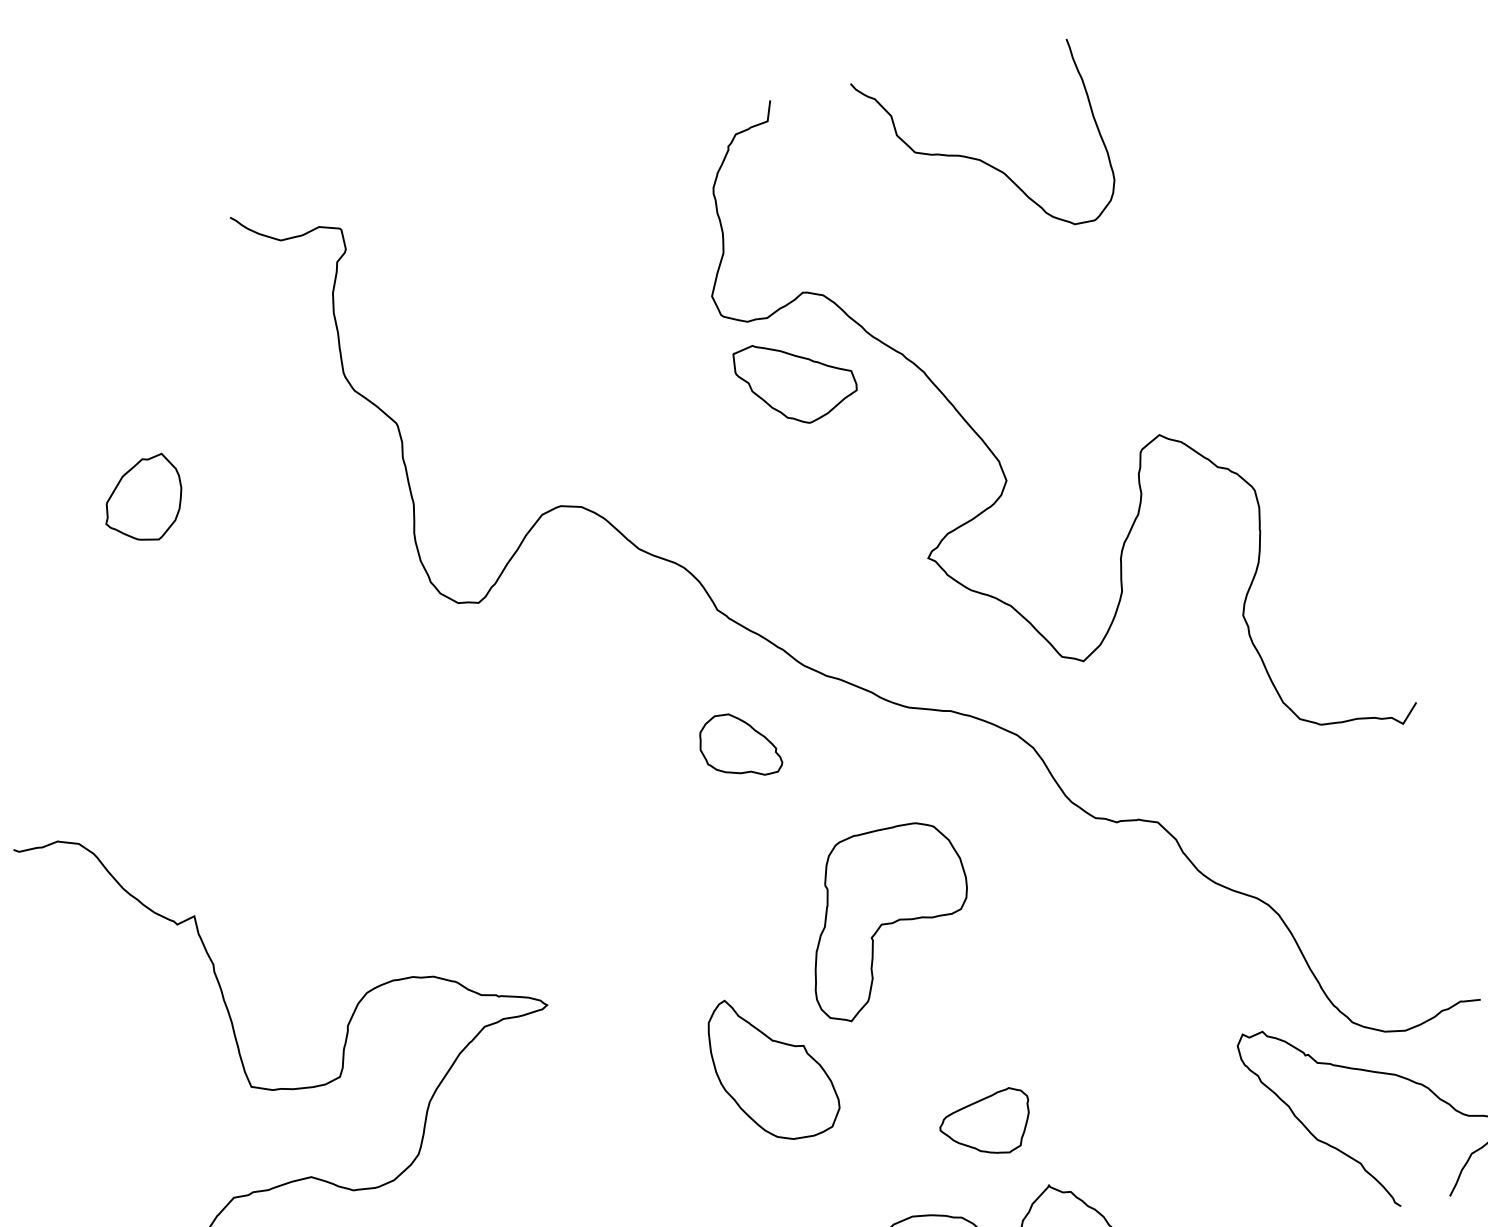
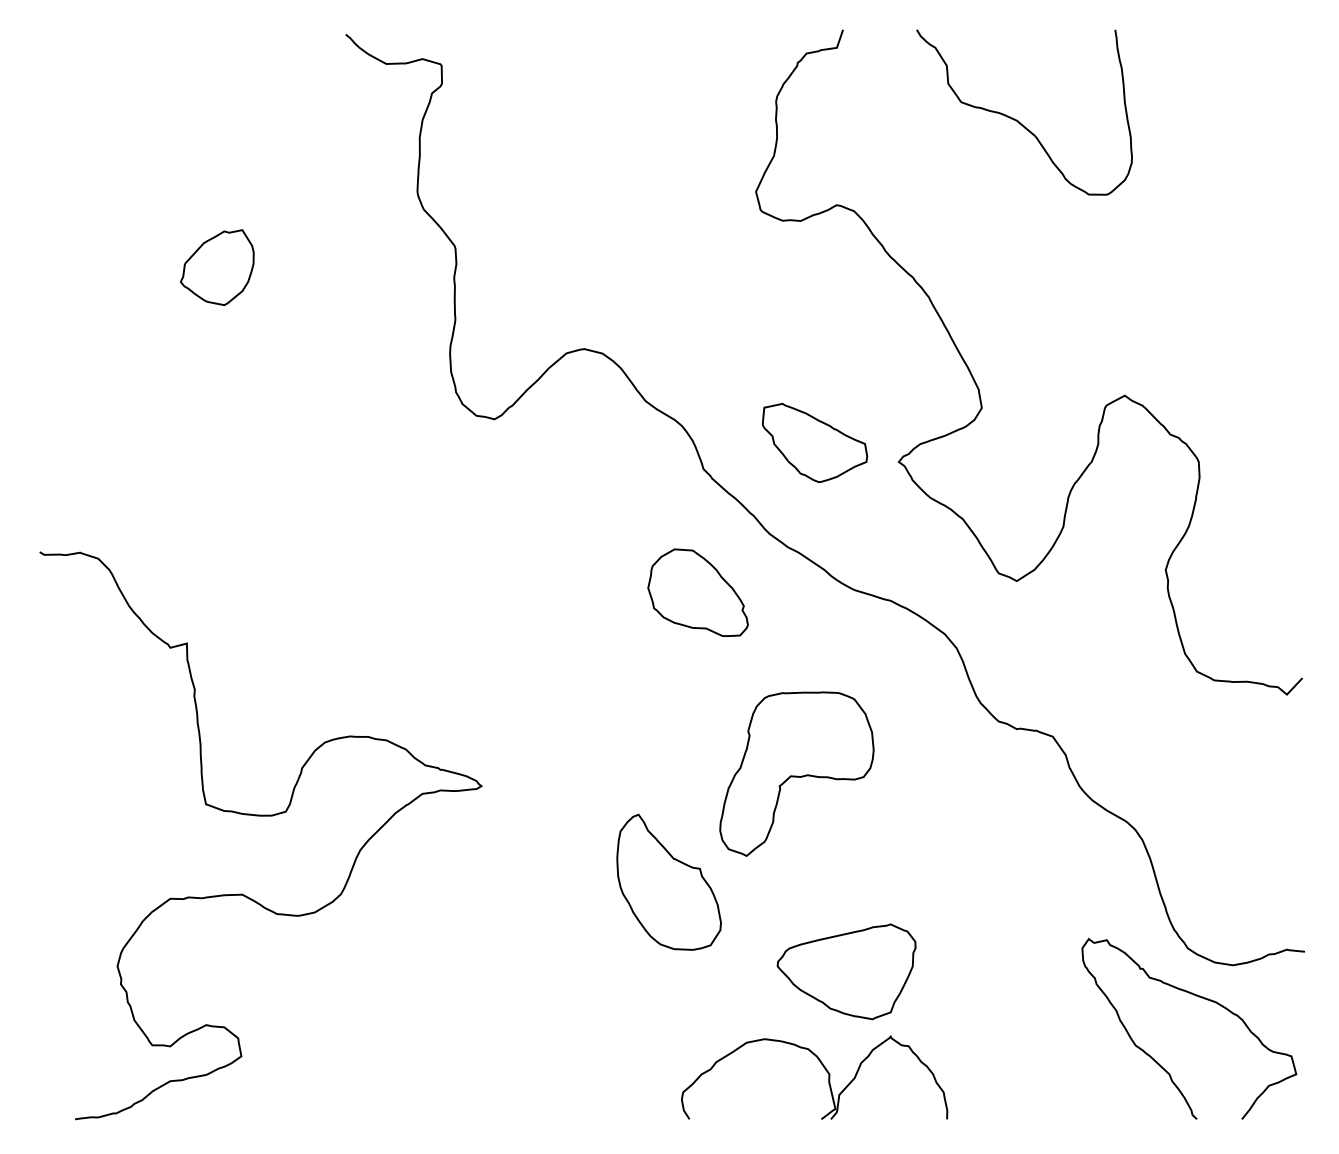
part: (796, 380) -> (815, 442), moved
part: (738, 745) -> (697, 592), size x1.43
part: (986, 1124) -> (846, 971), size x1.67

